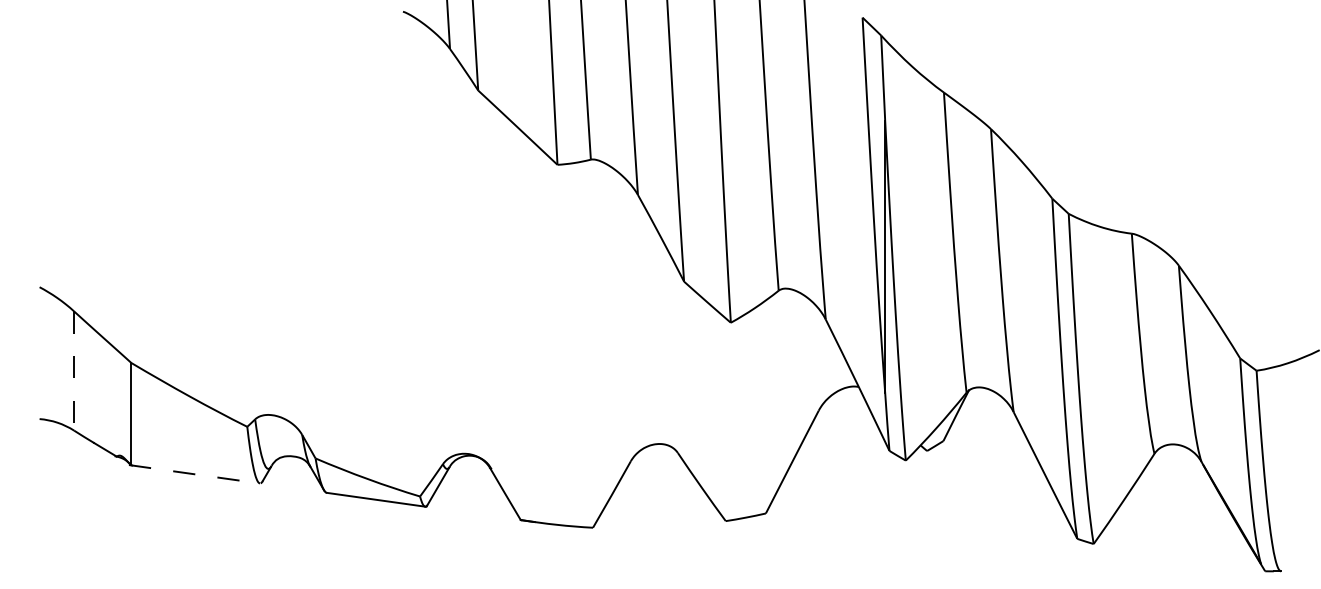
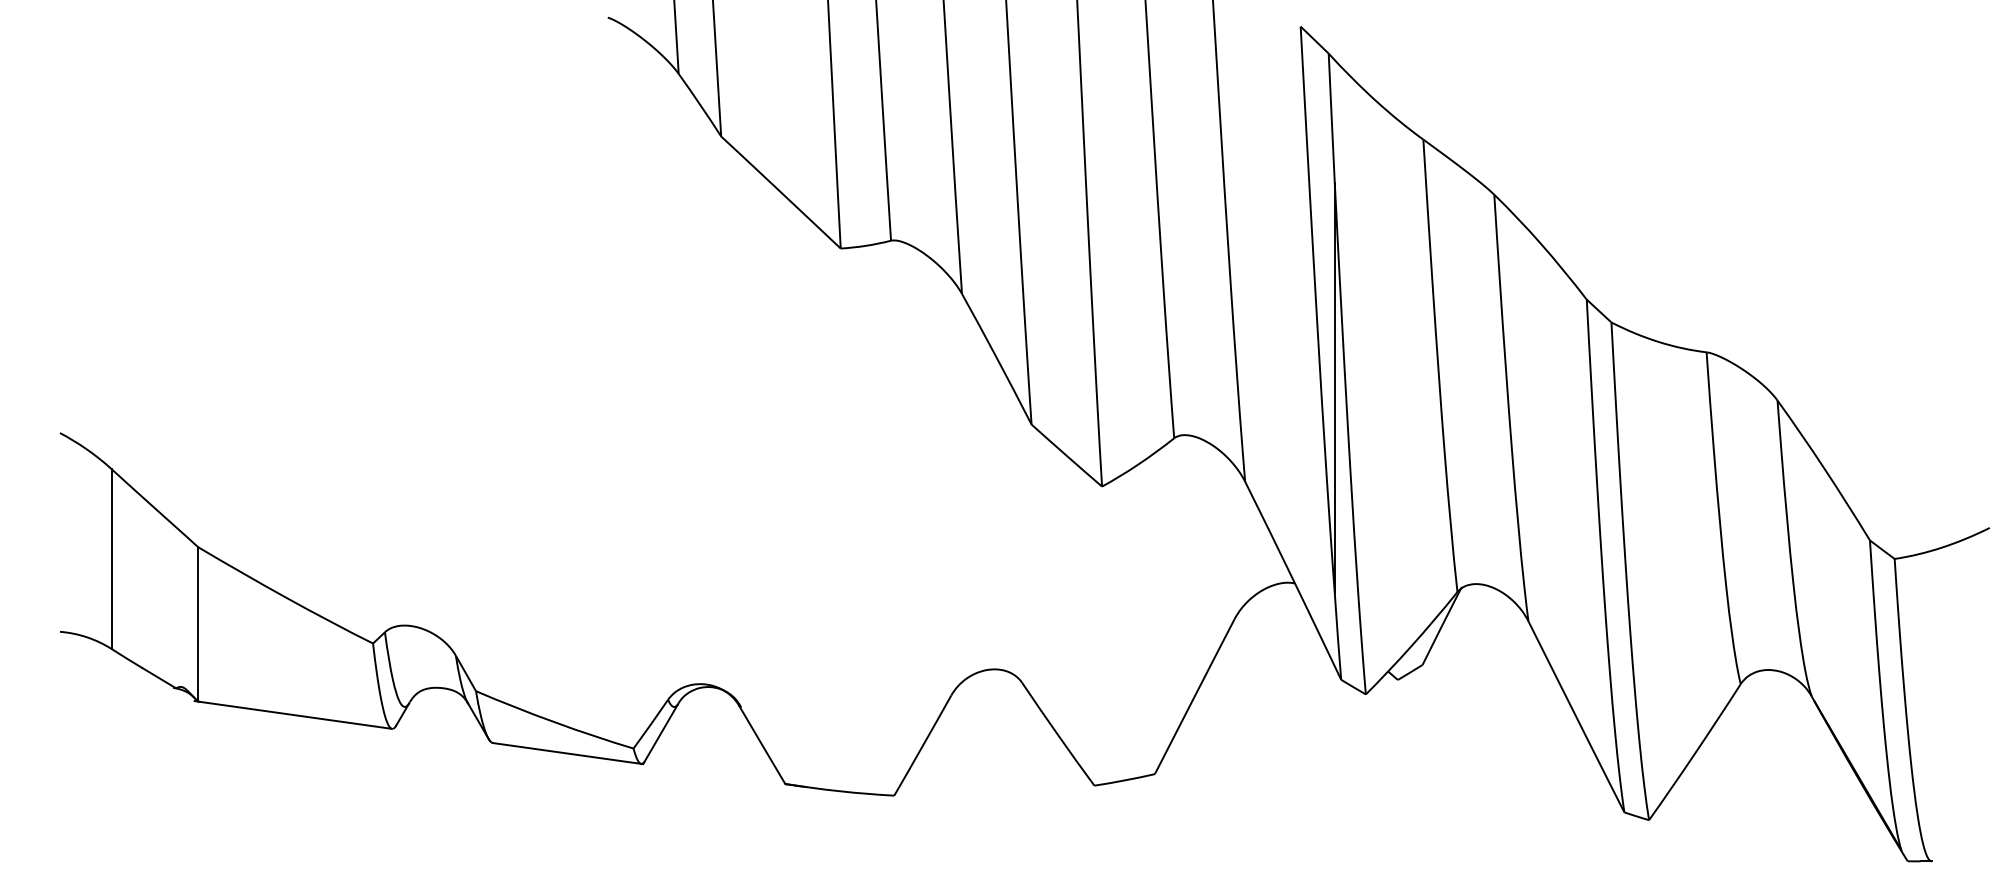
line: (74, 371) -> (112, 560), dashed -> solid
line: (194, 474) -> (293, 715), dashed -> solid

